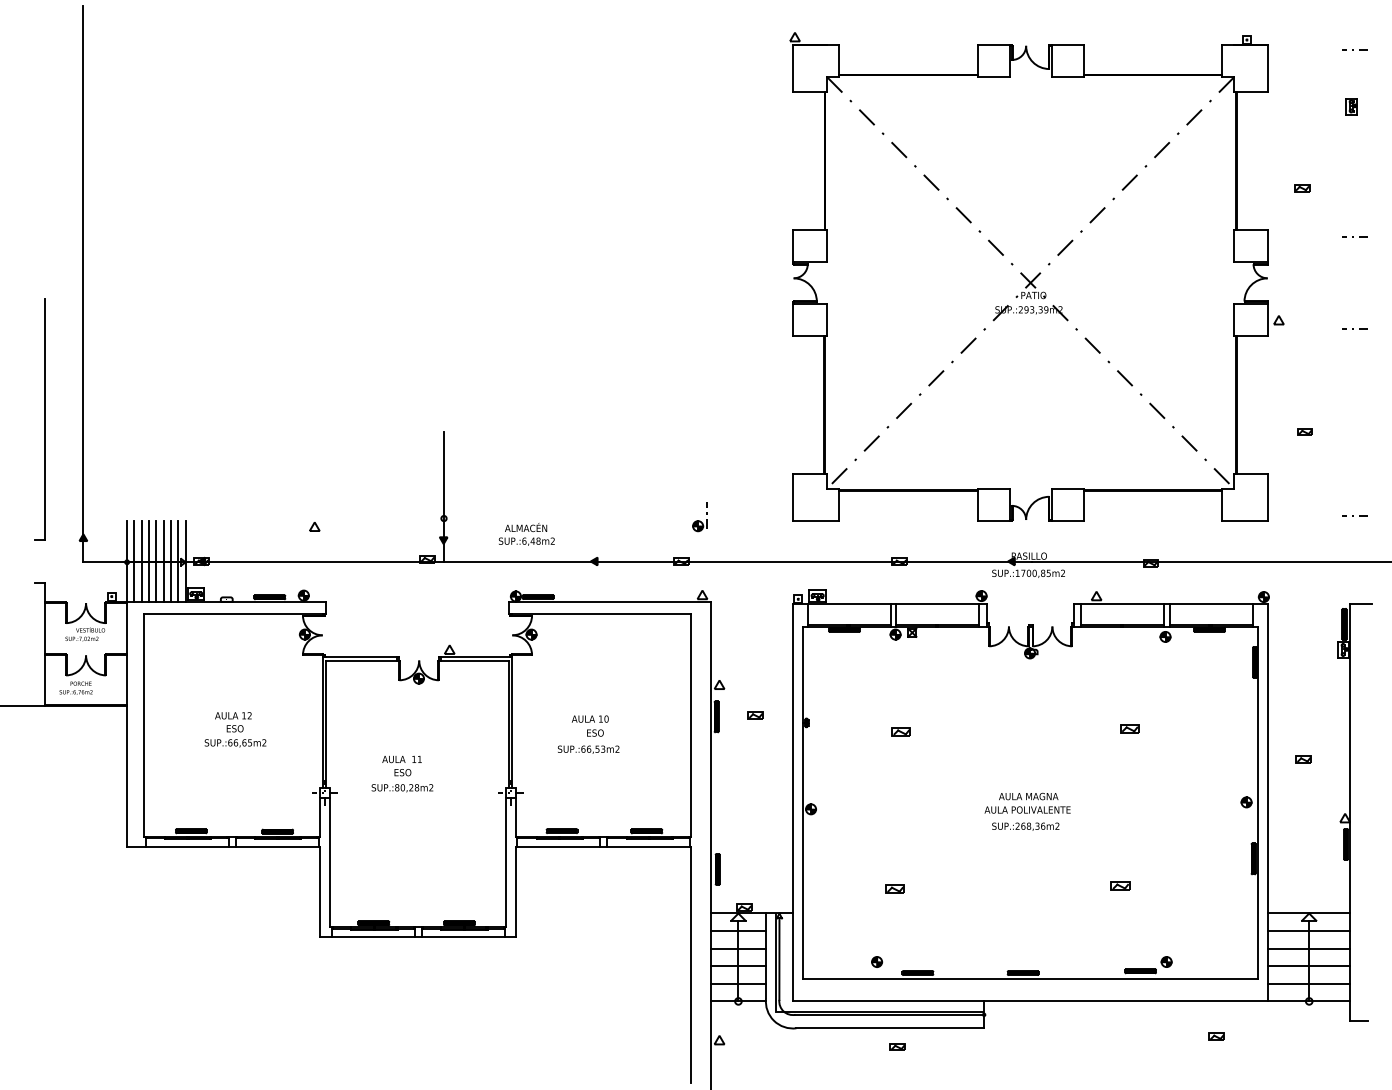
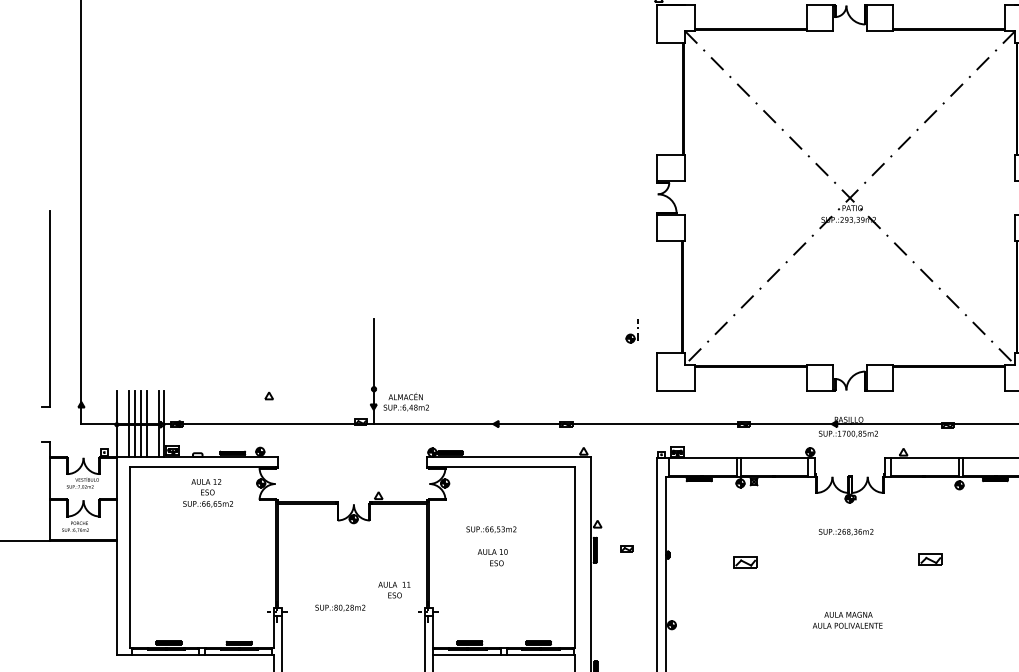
part: (699, 517) -> (631, 331), moved
text: (526, 534) -> (406, 402), moved
line: (134, 560) -> (122, 423), removed
line: (171, 560) -> (152, 423), removed
part: (1129, 728) -> (930, 559), size x1.6
text: (235, 729) -> (208, 493), moved
part: (900, 731) -> (744, 562), size x1.6
text: (588, 749) -> (491, 529), moved
text: (401, 765) -> (393, 589), moved
text: (1025, 826) -> (845, 532), moved

